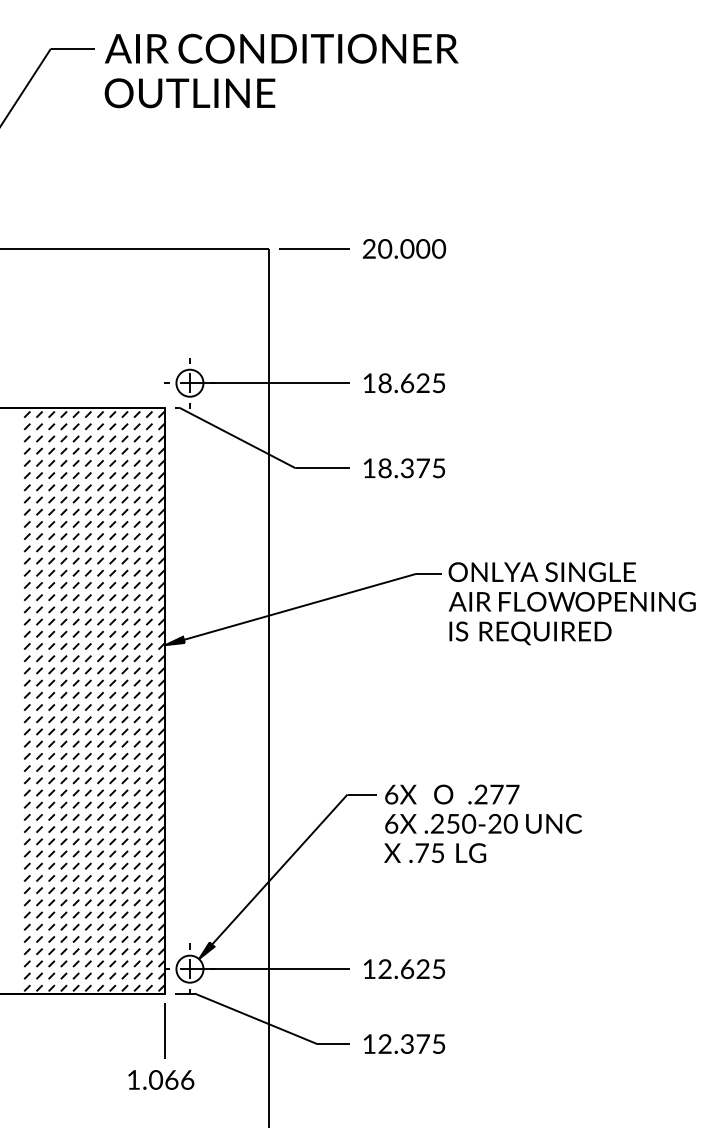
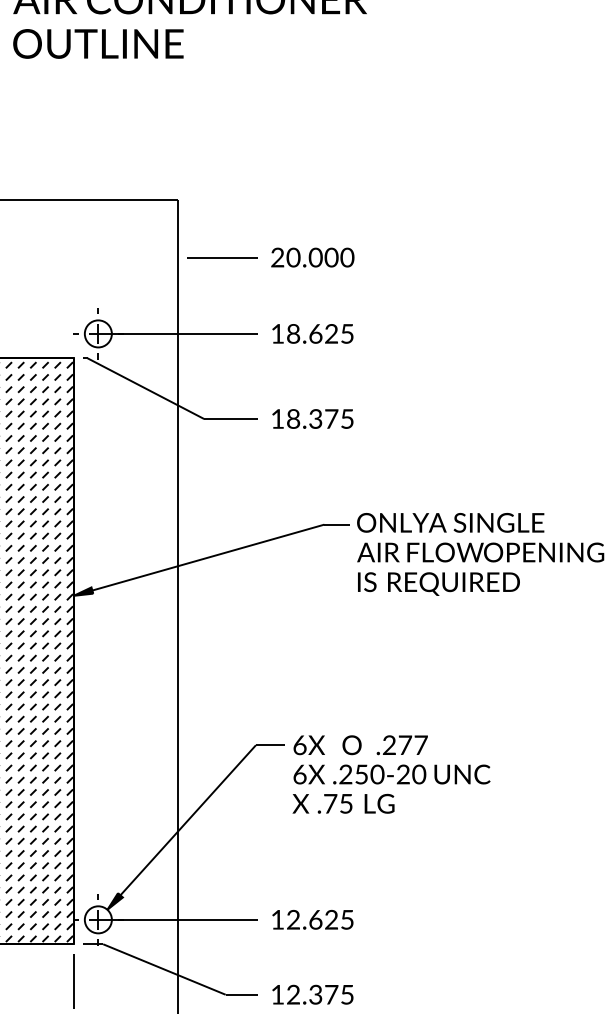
part: (362, 248) -> (270, 257), moved

